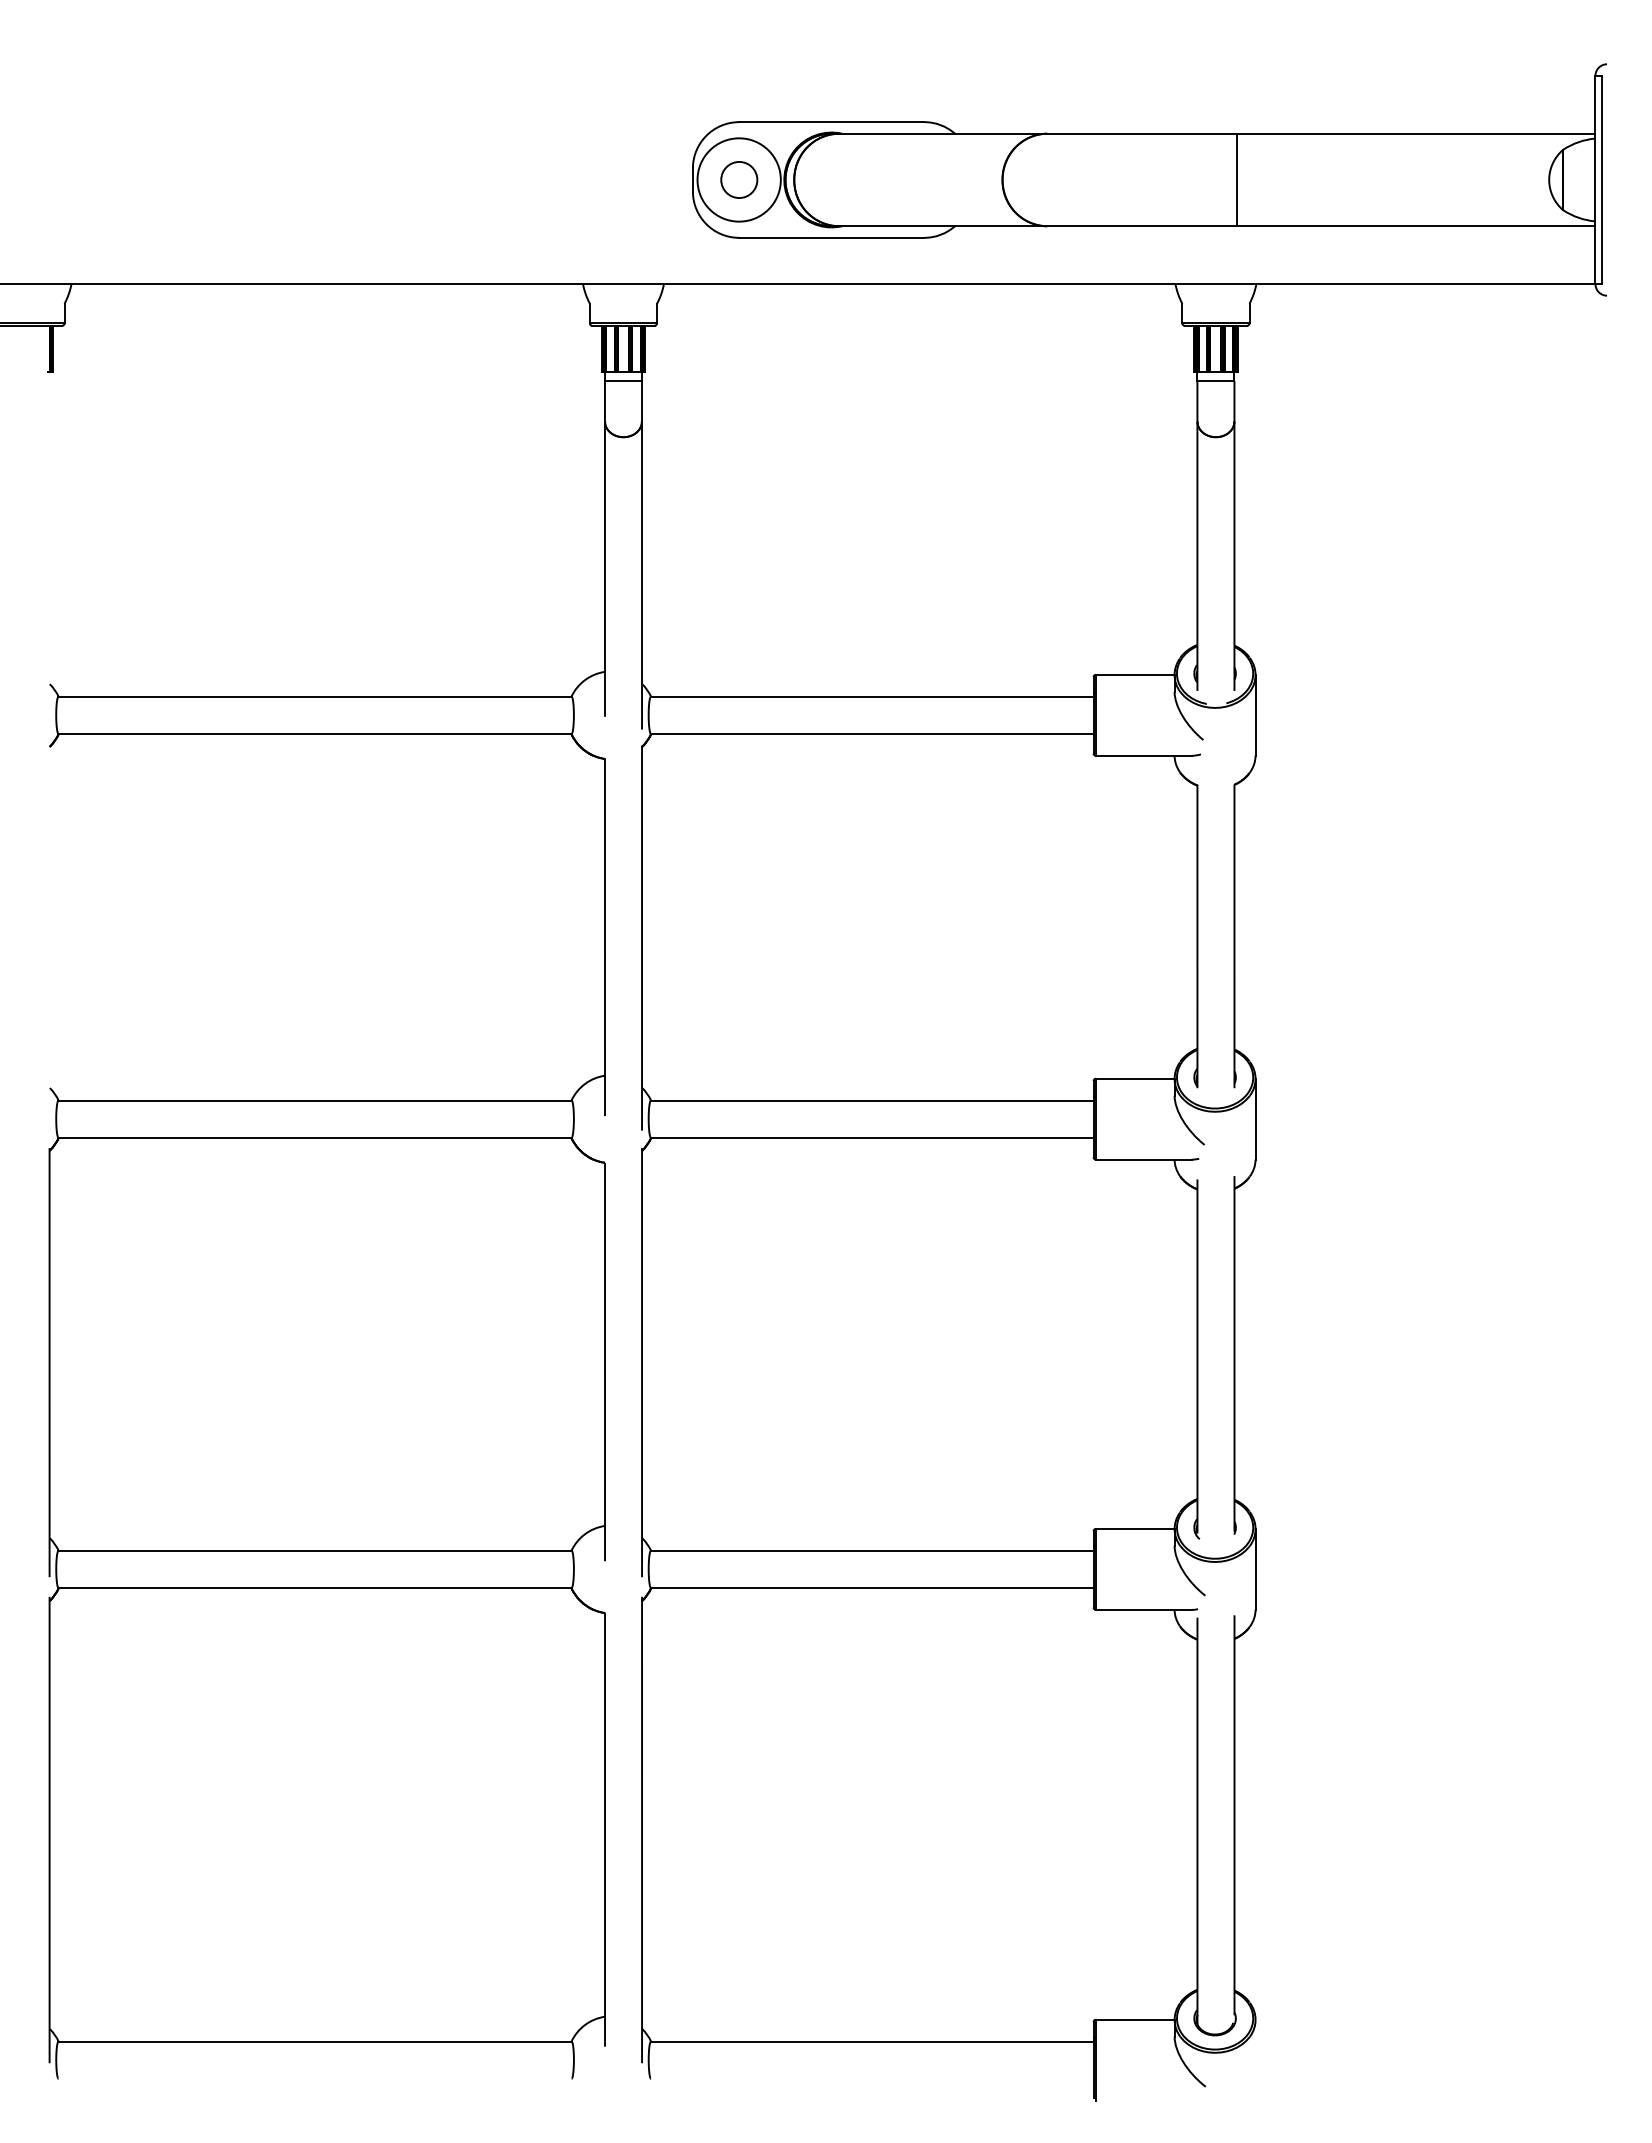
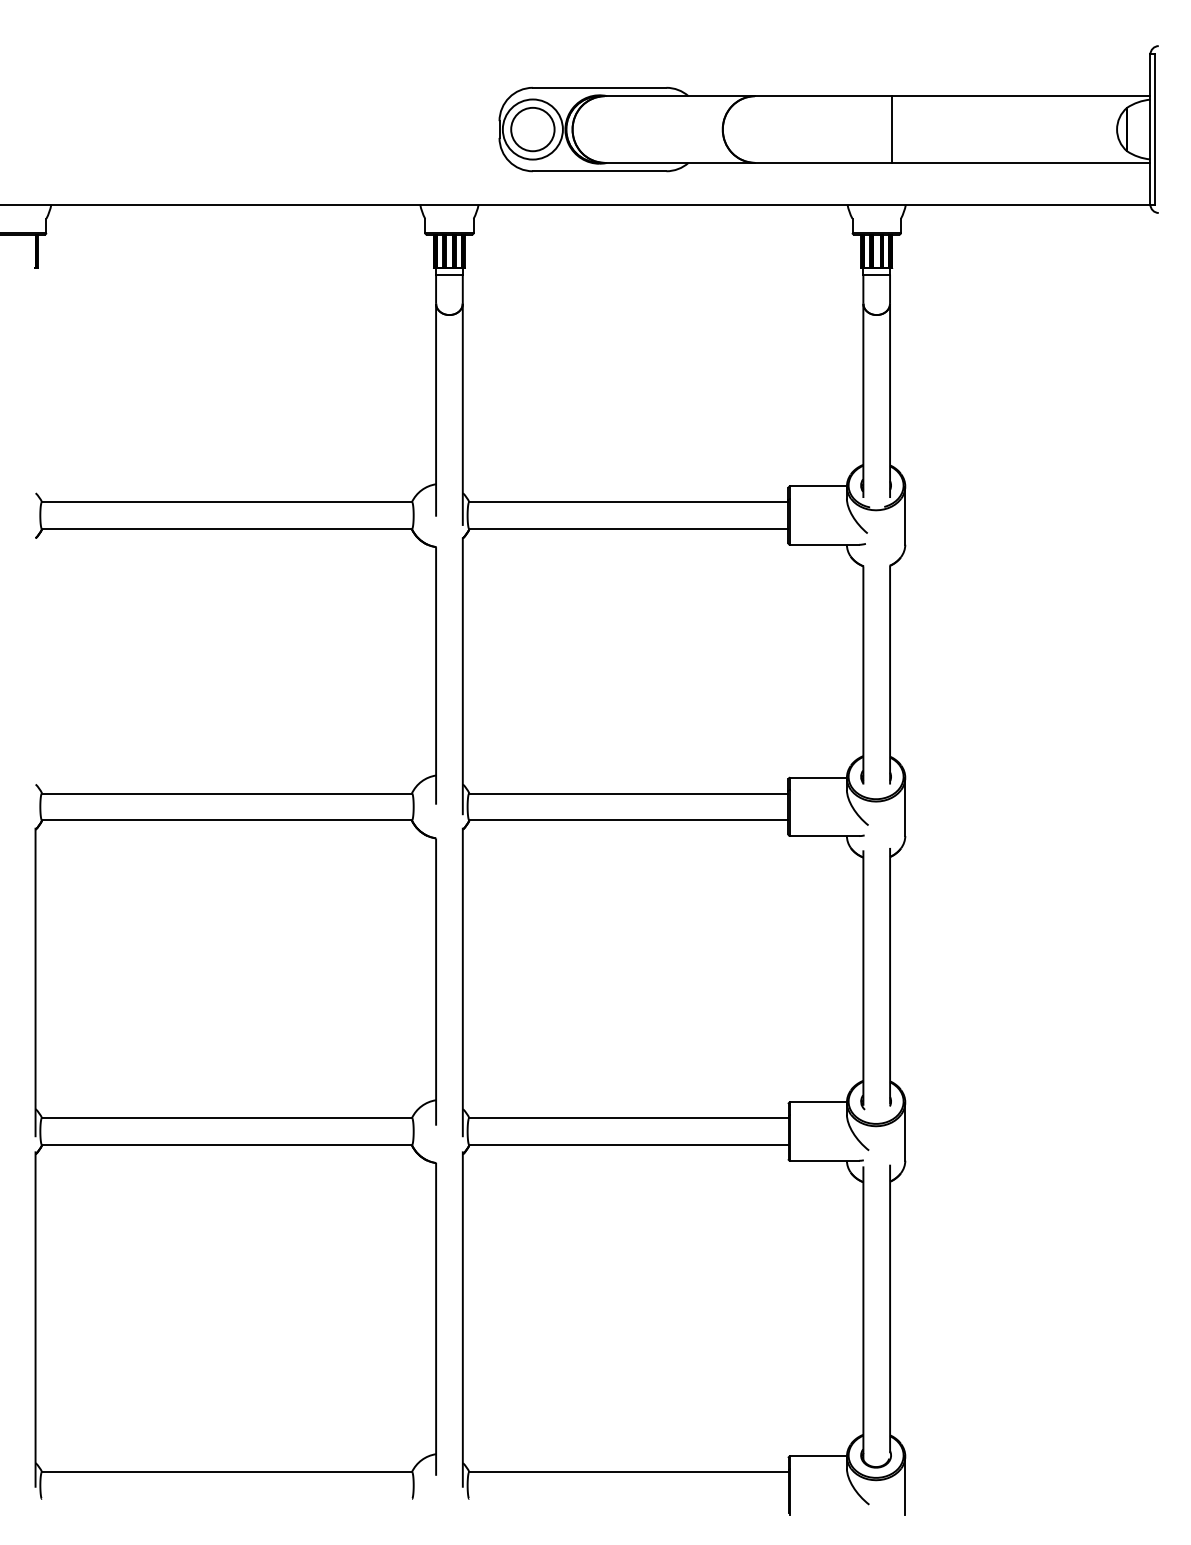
circle: (739, 179) -> (533, 129), size x1.67
line: (1255, 2059) -> (905, 1485), added

